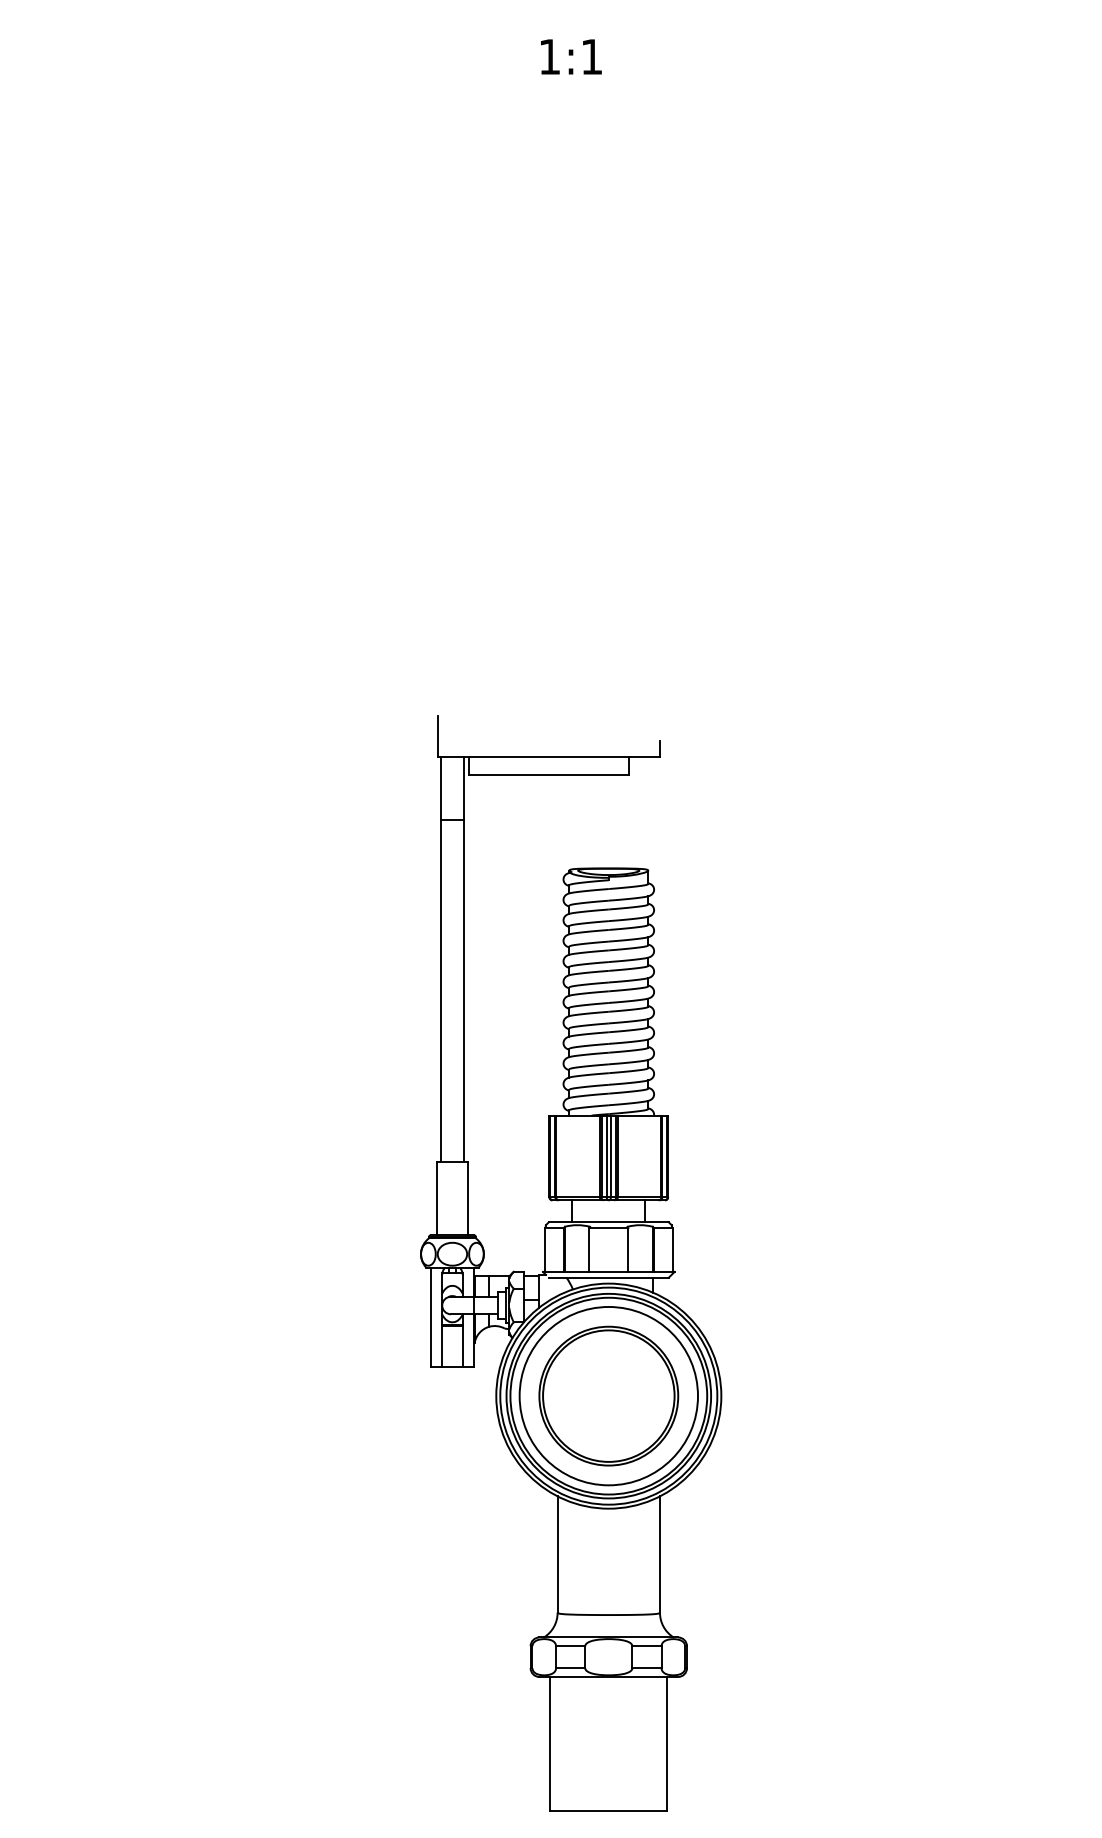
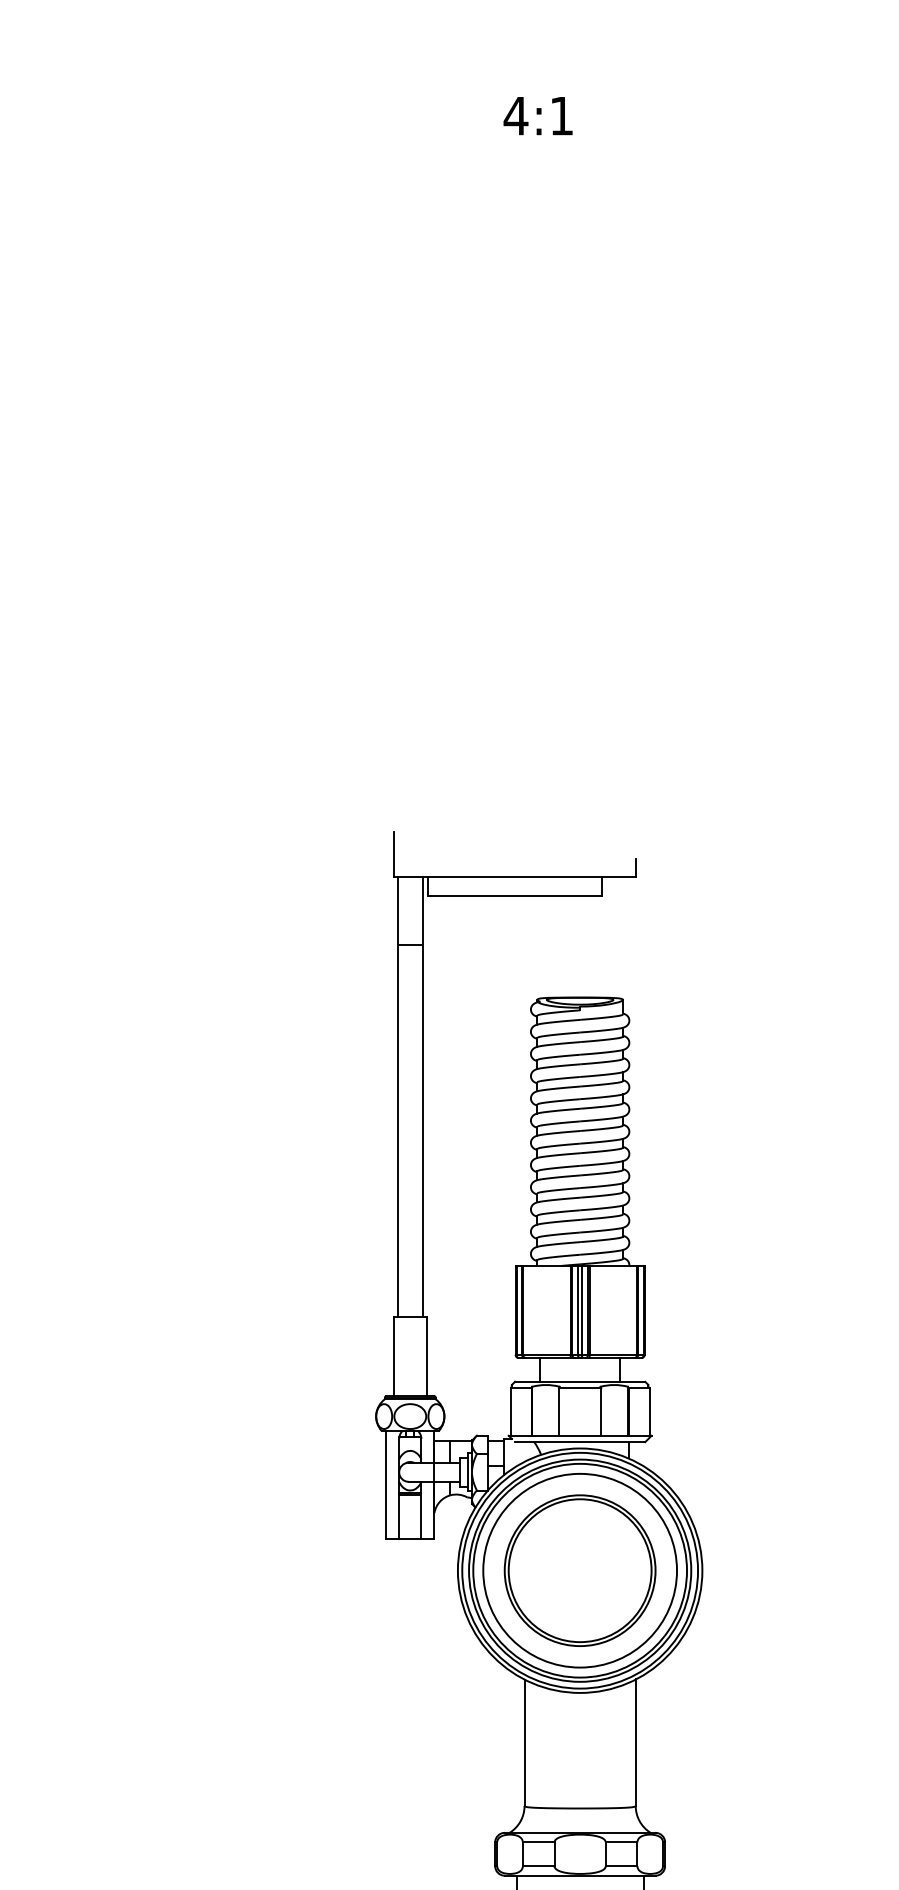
text: (549, 56) -> (515, 115), 1:1 -> 4:1

